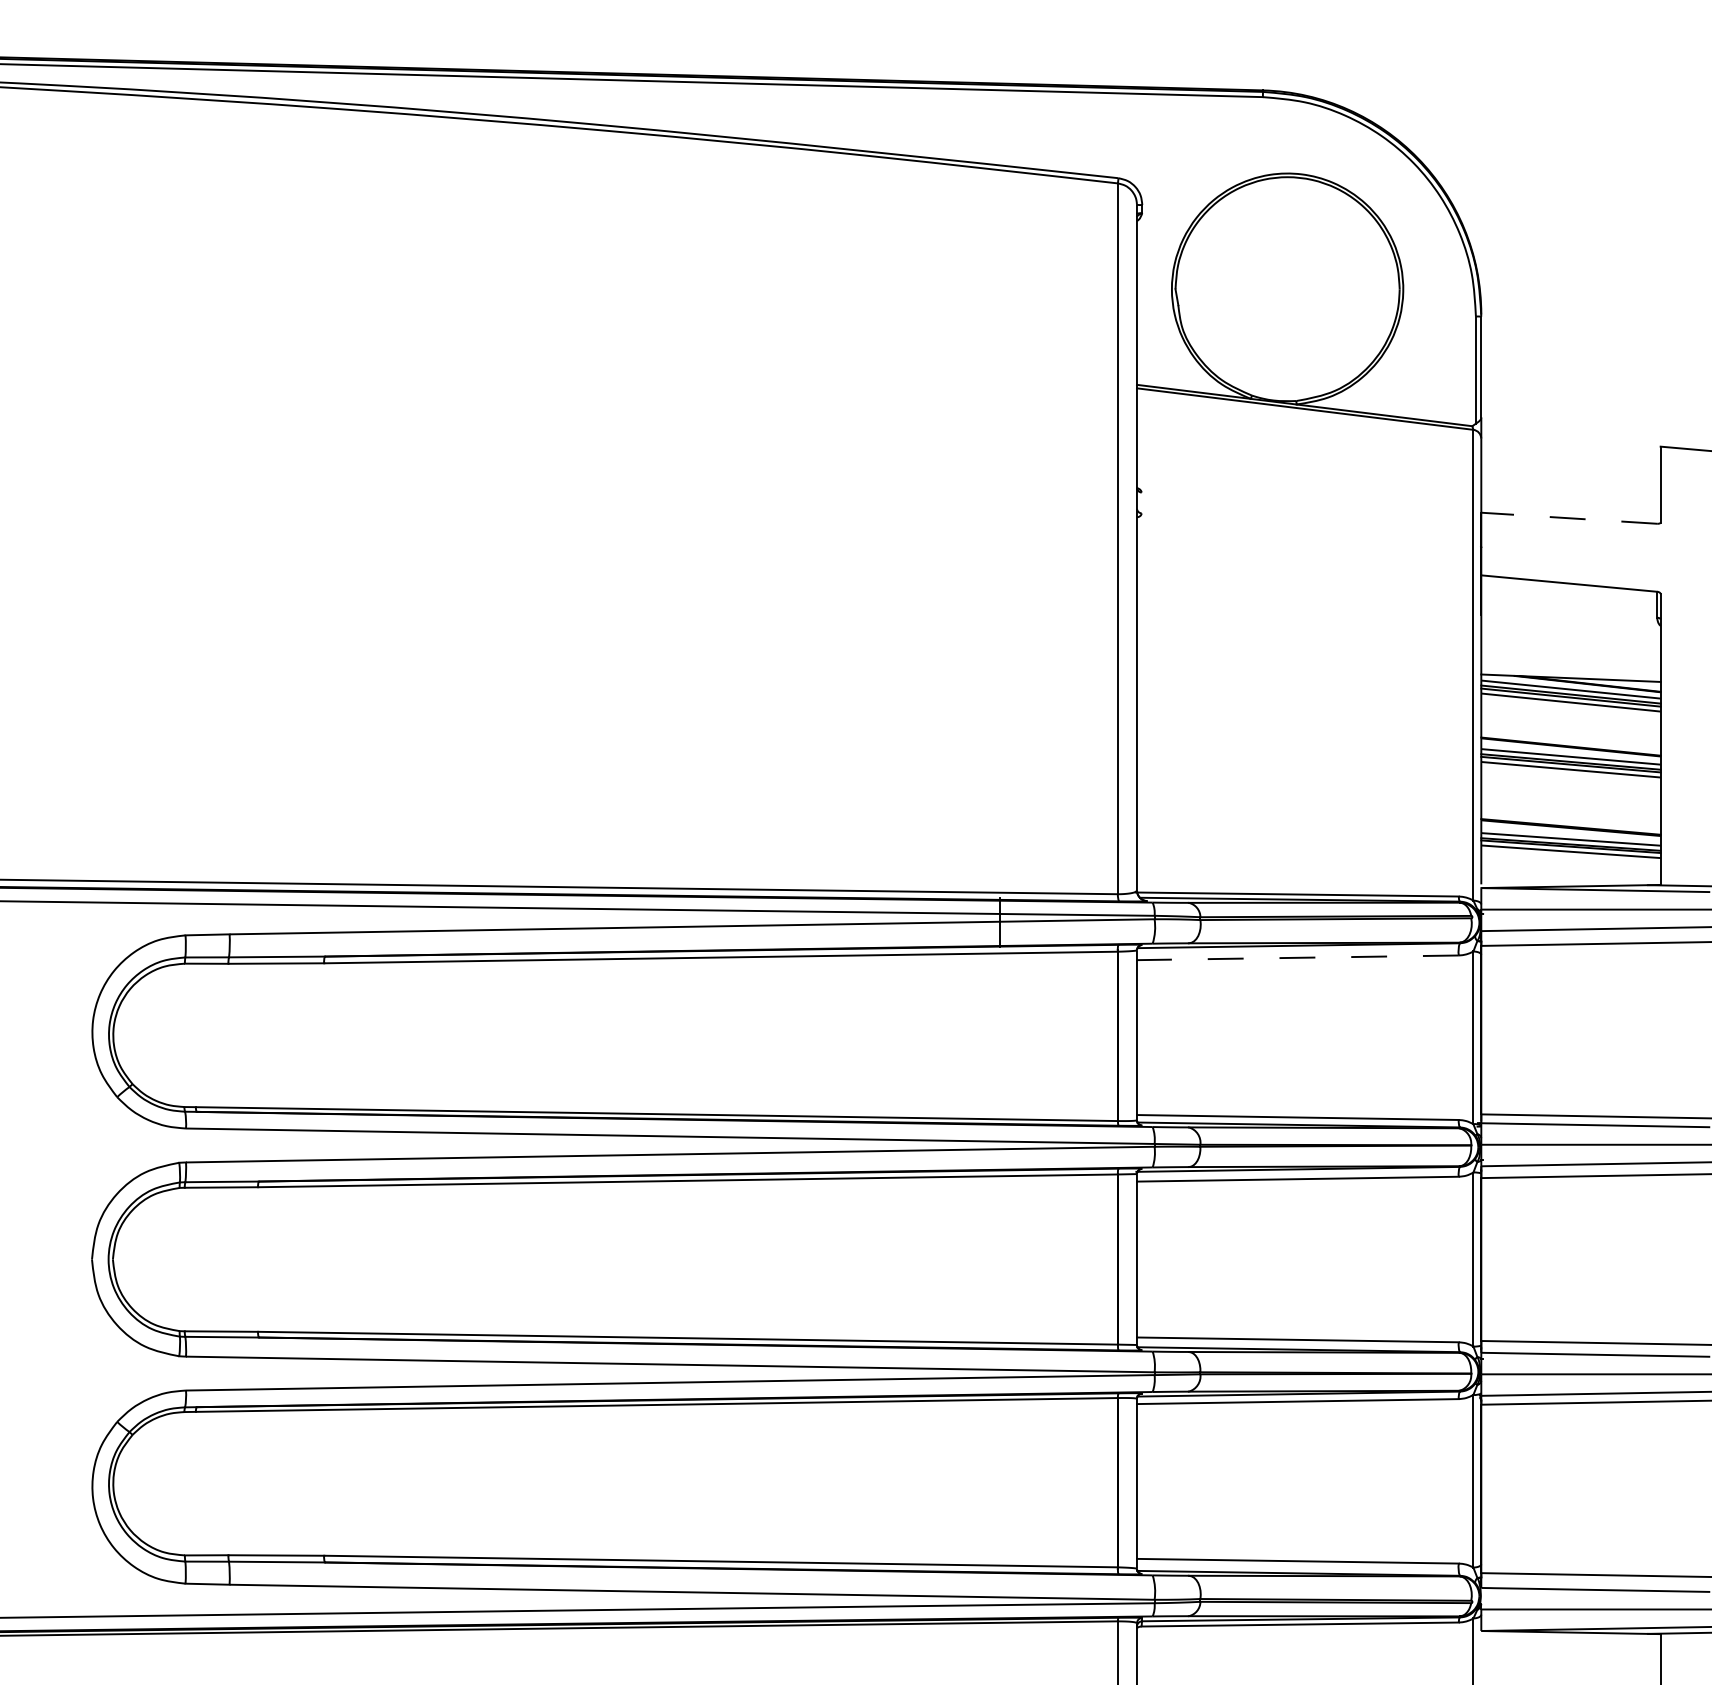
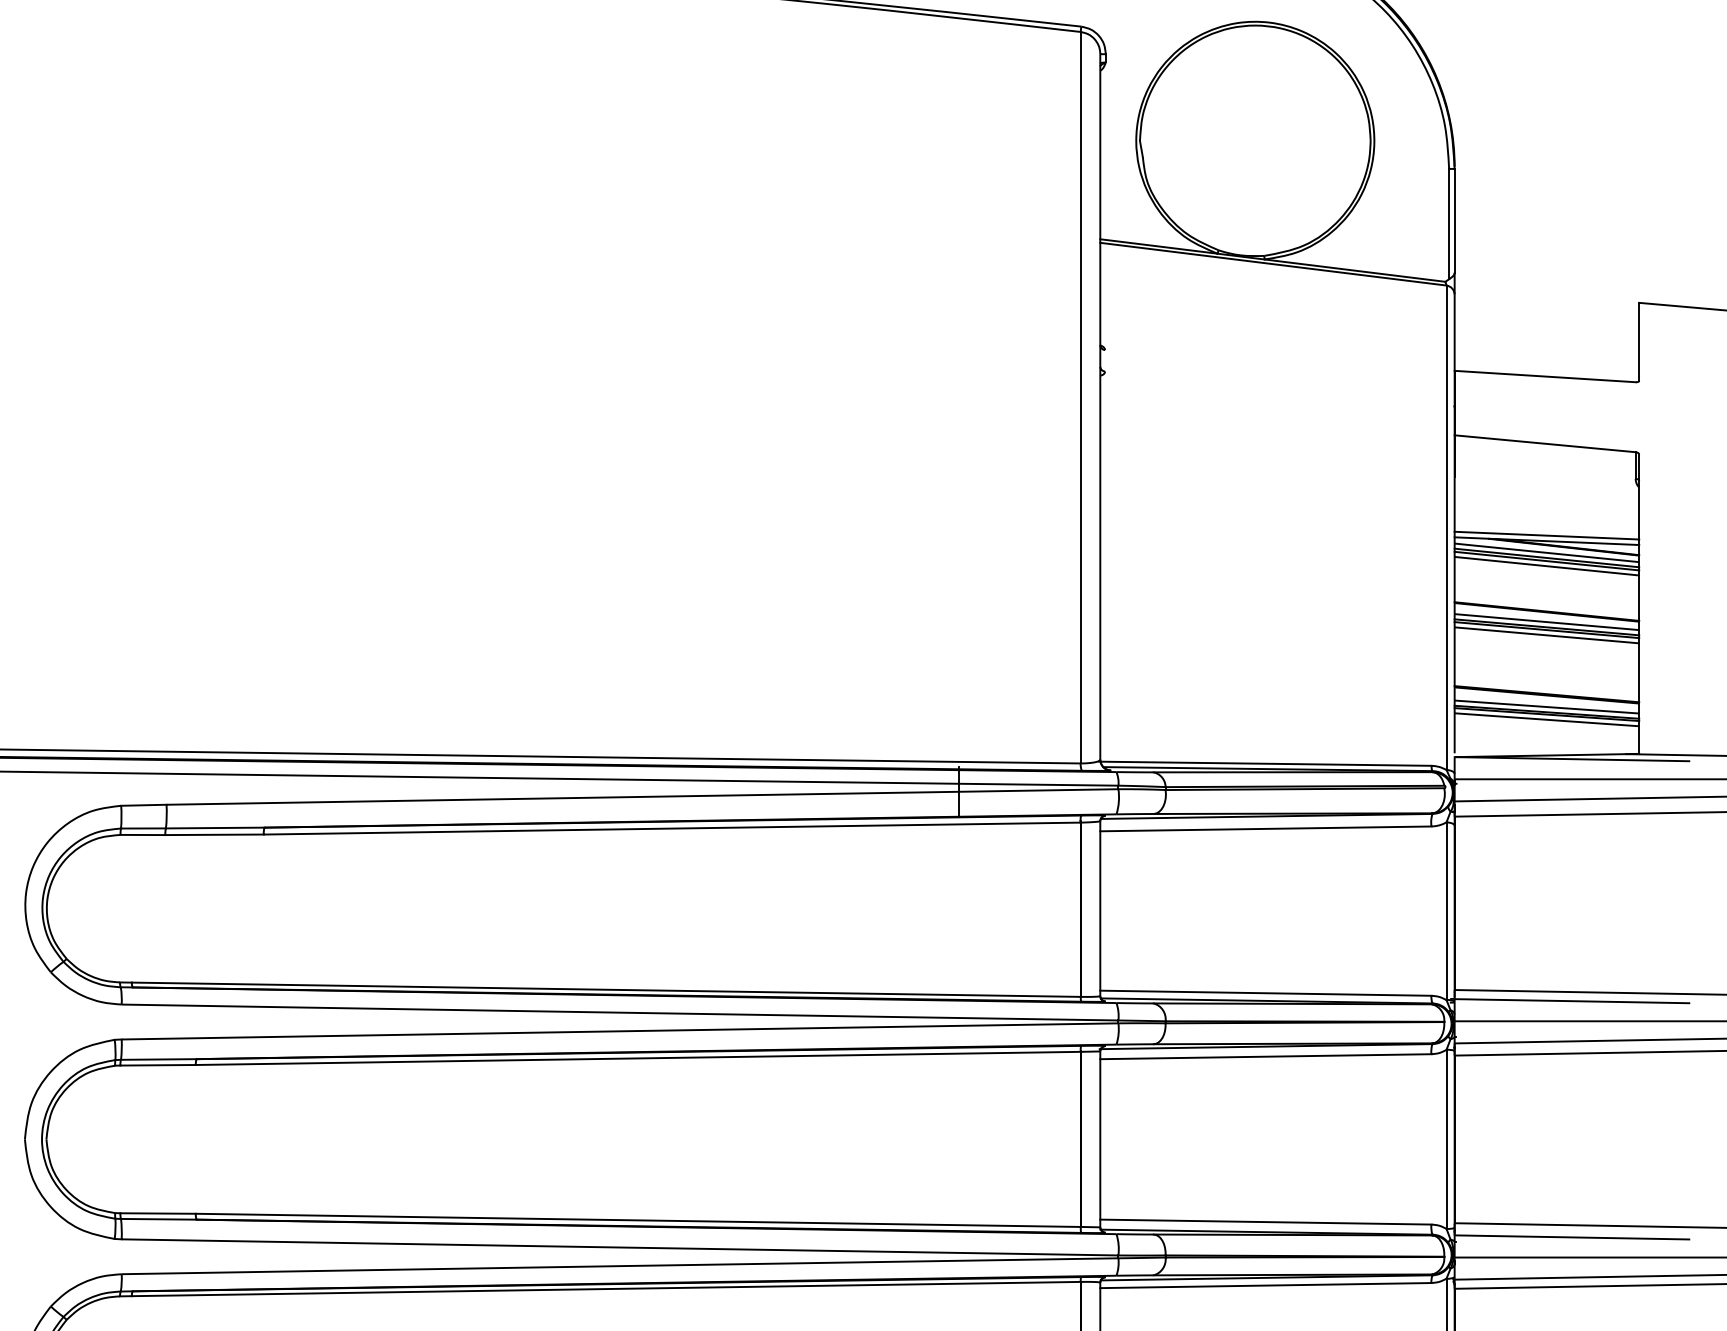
line: (1568, 518) -> (1544, 376), dashed -> solid
line: (1570, 672) -> (1546, 535), added
line: (1297, 957) -> (1265, 828), dashed -> solid

